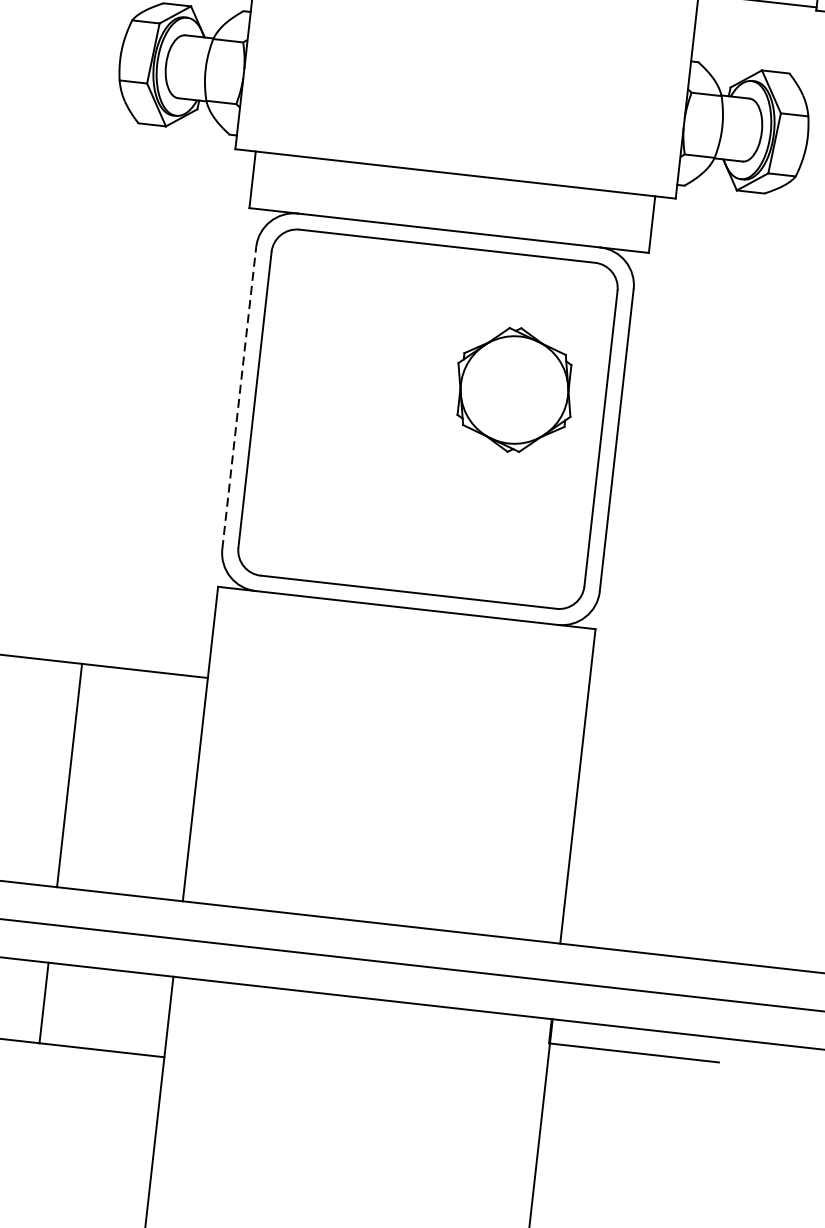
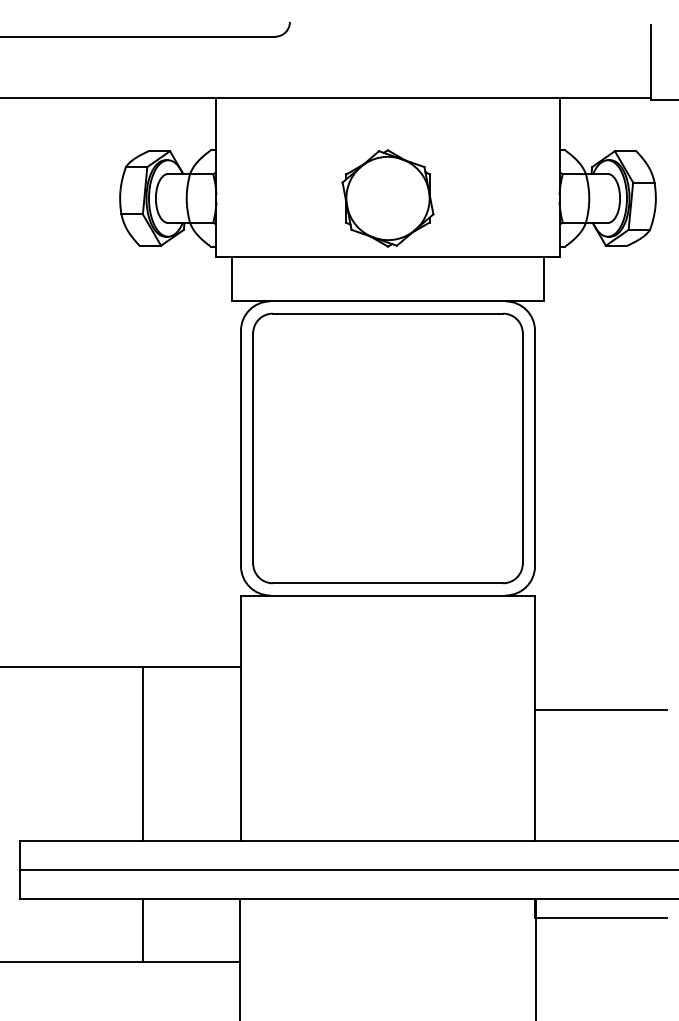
part: (513, 389) -> (387, 198), moved
line: (238, 398) -> (240, 448), dashed -> solid
line: (664, 786) -> (601, 710), added

